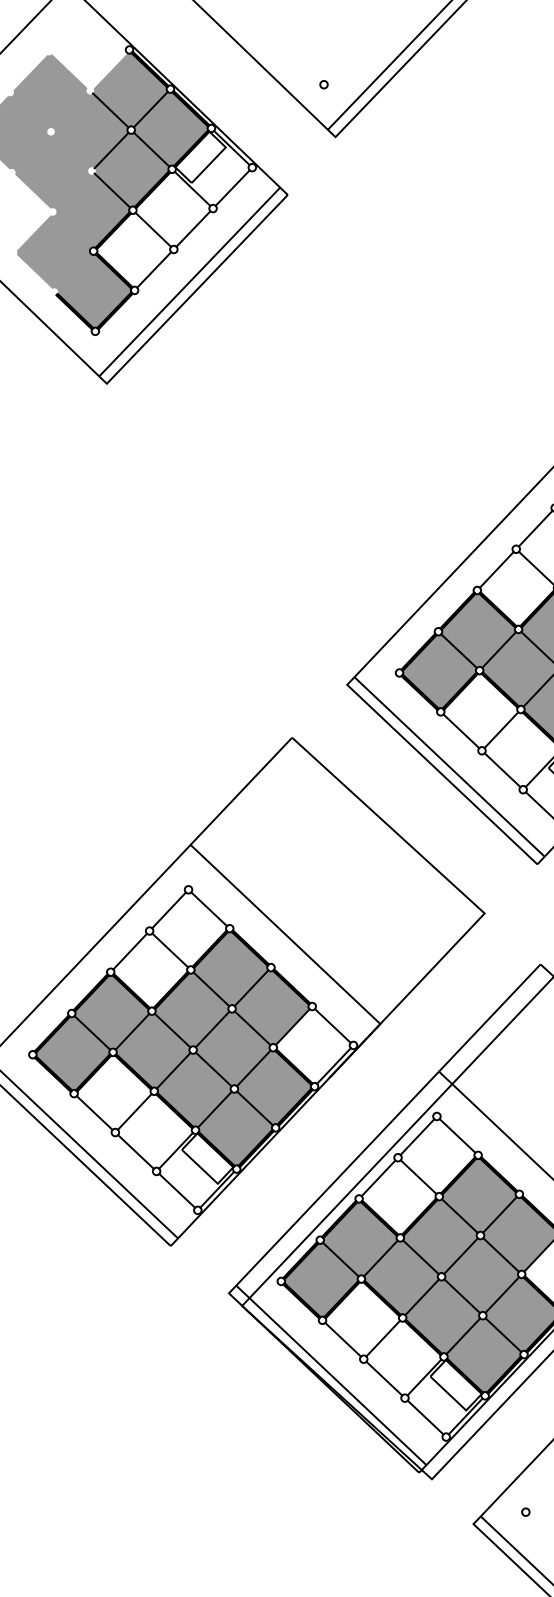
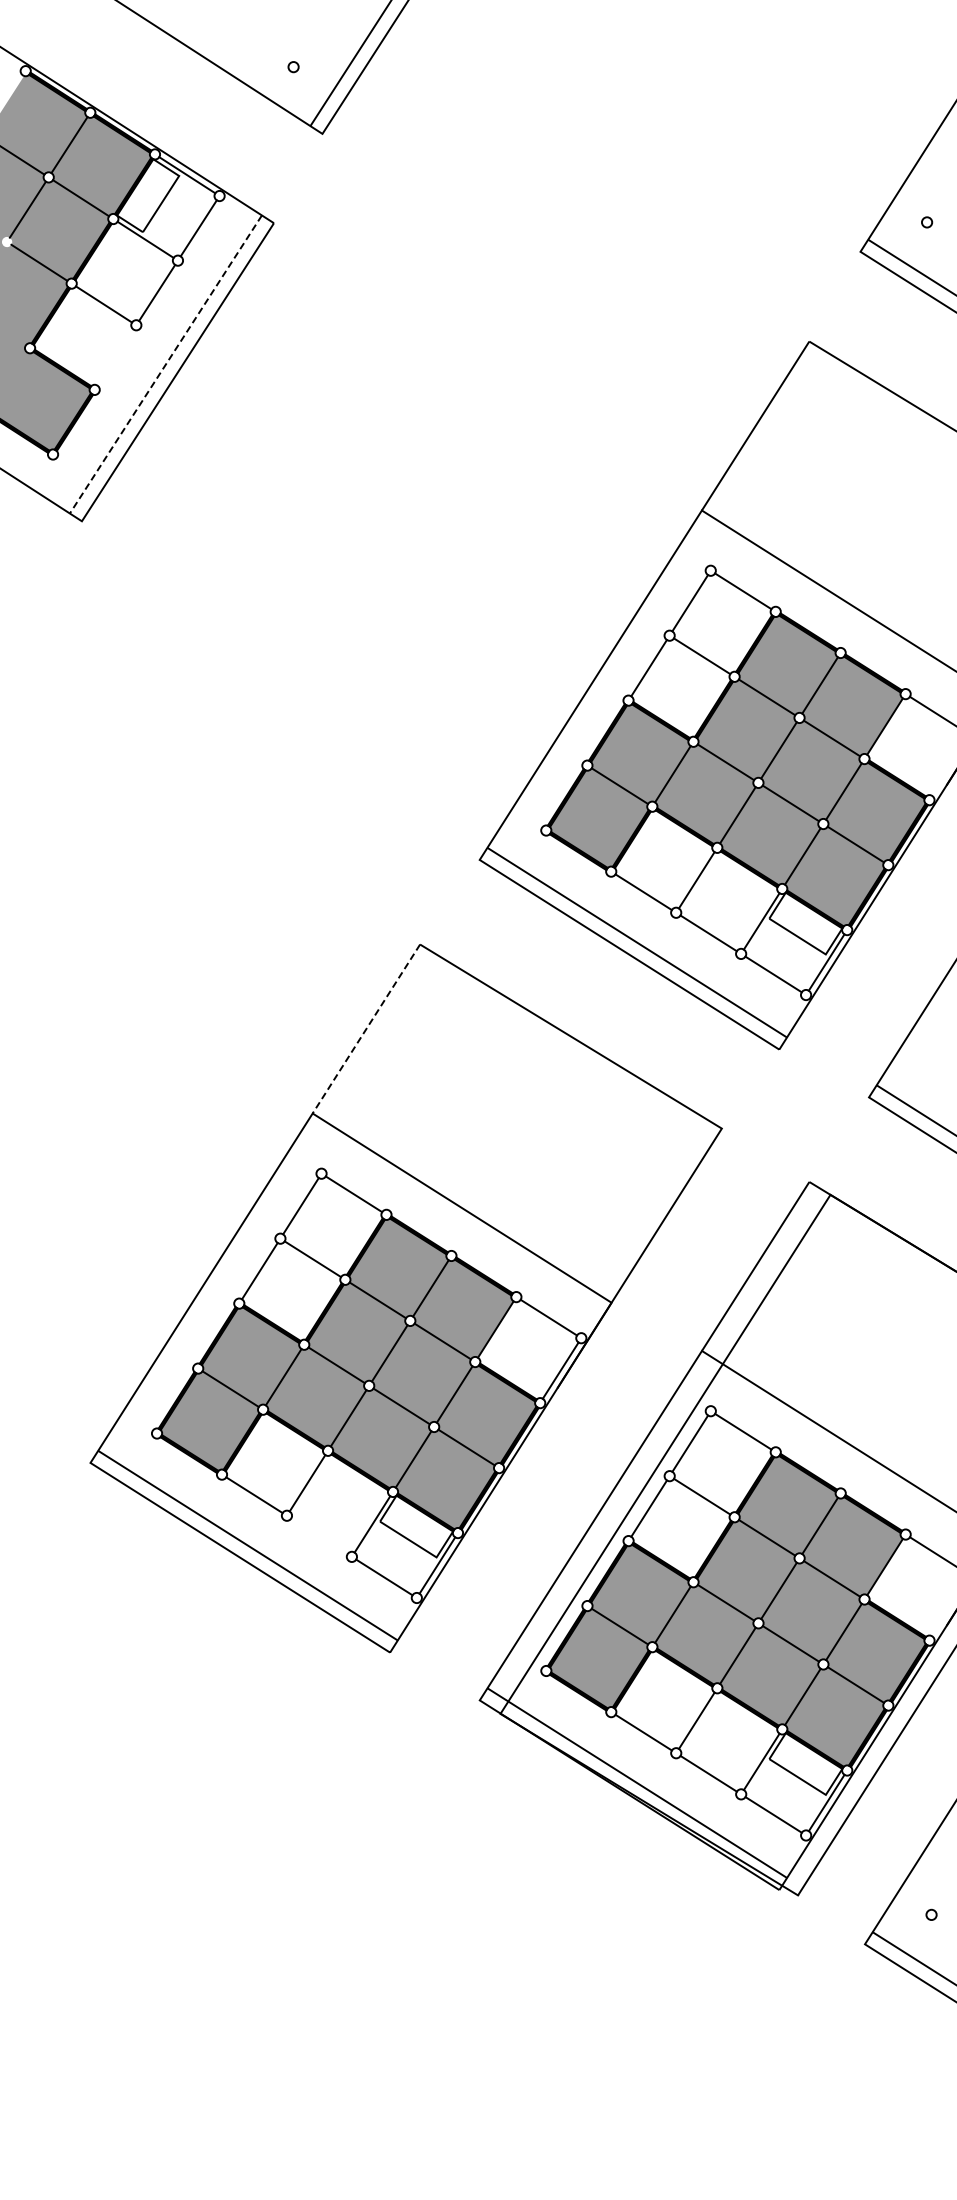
line: (154, 269) -> (115, 357), removed
line: (189, 281) -> (165, 364), solid -> dashed
line: (241, 791) -> (366, 1029), solid -> dashed
line: (136, 1152) -> (319, 1536), removed

